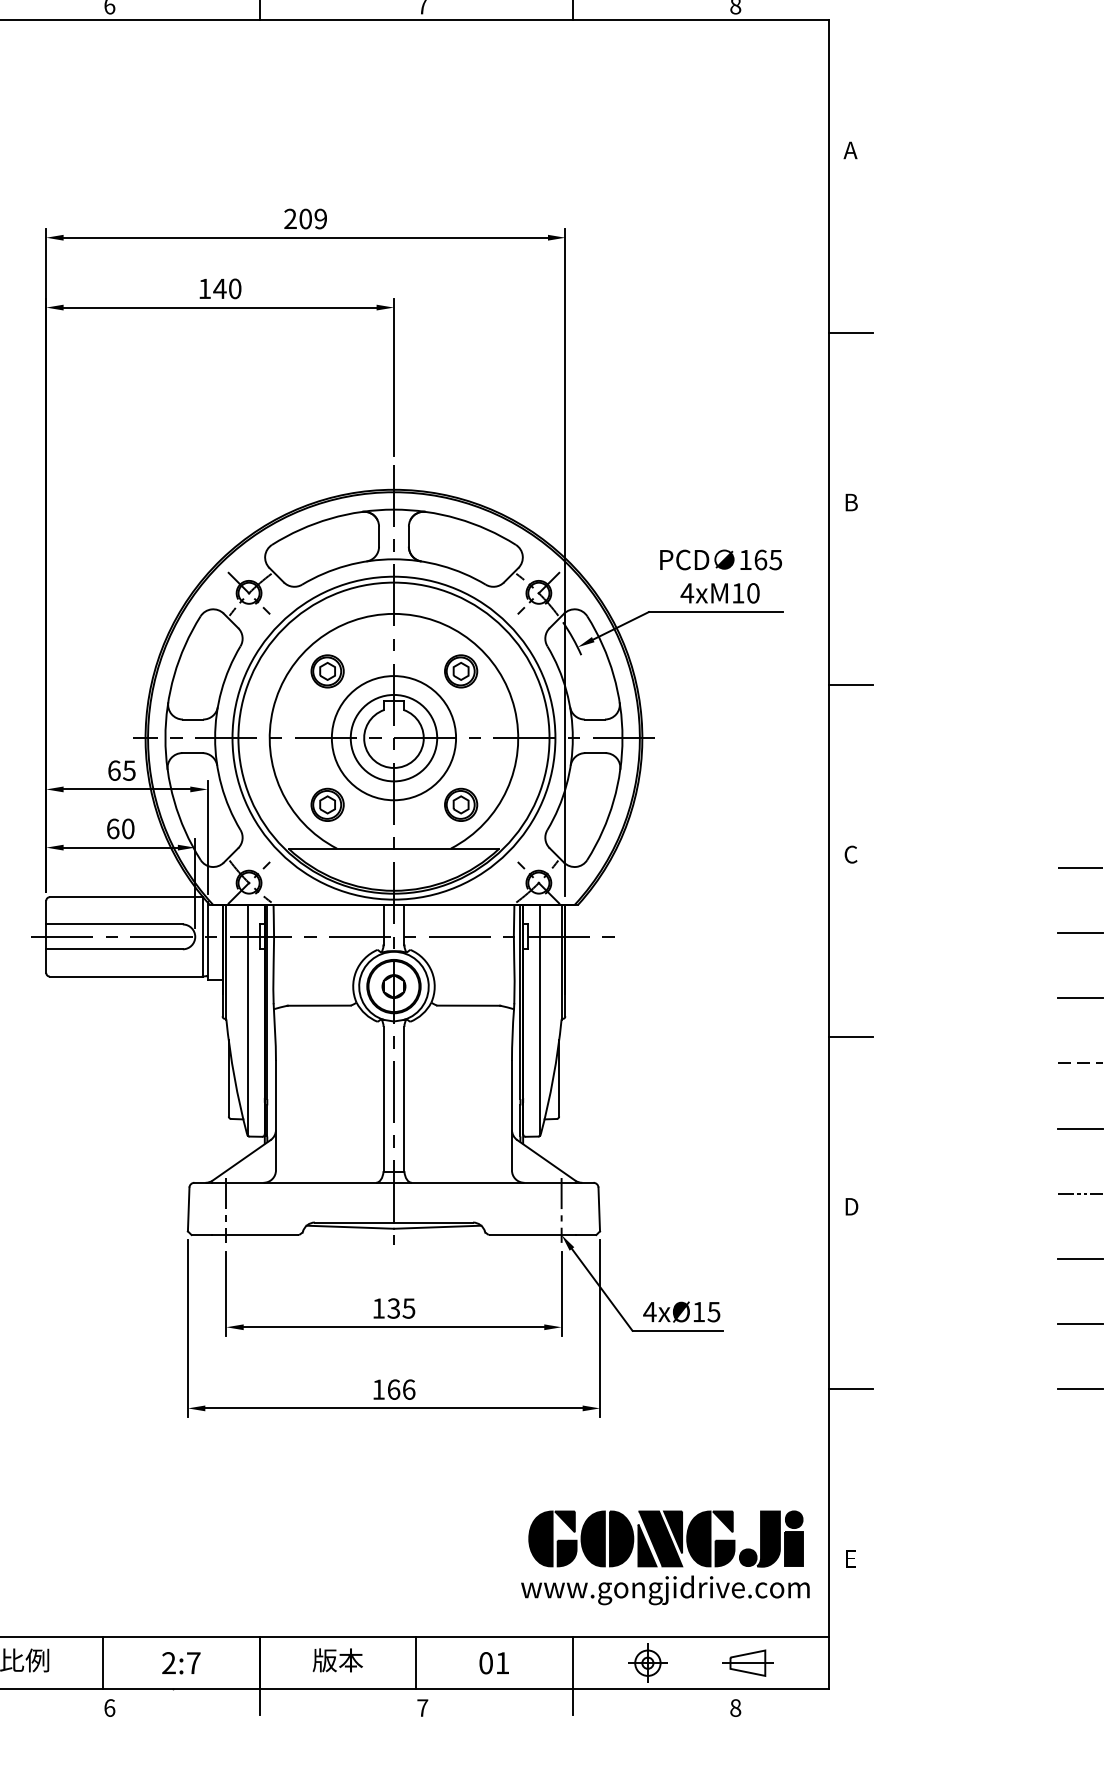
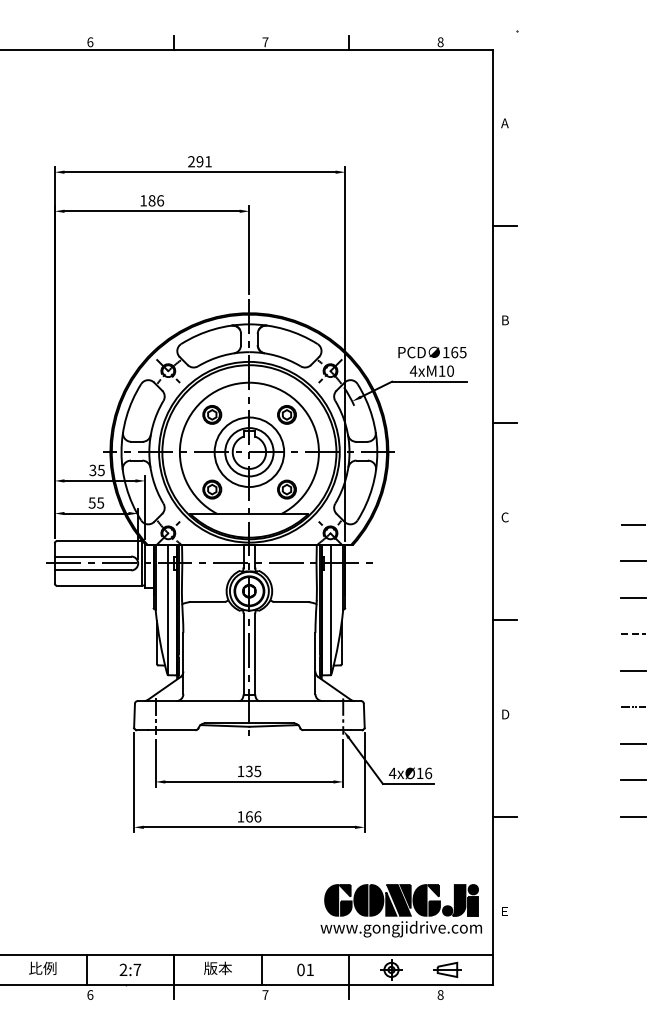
text: (311, 218) -> (203, 161), 209 -> 291
text: (227, 288) -> (156, 200), 140 -> 186
text: (113, 770) -> (92, 470), 65 -> 35
text: (120, 827) -> (96, 502), 60 -> 55
text: (713, 1312) -> (428, 773), 4xØ15 -> 4xØ16

